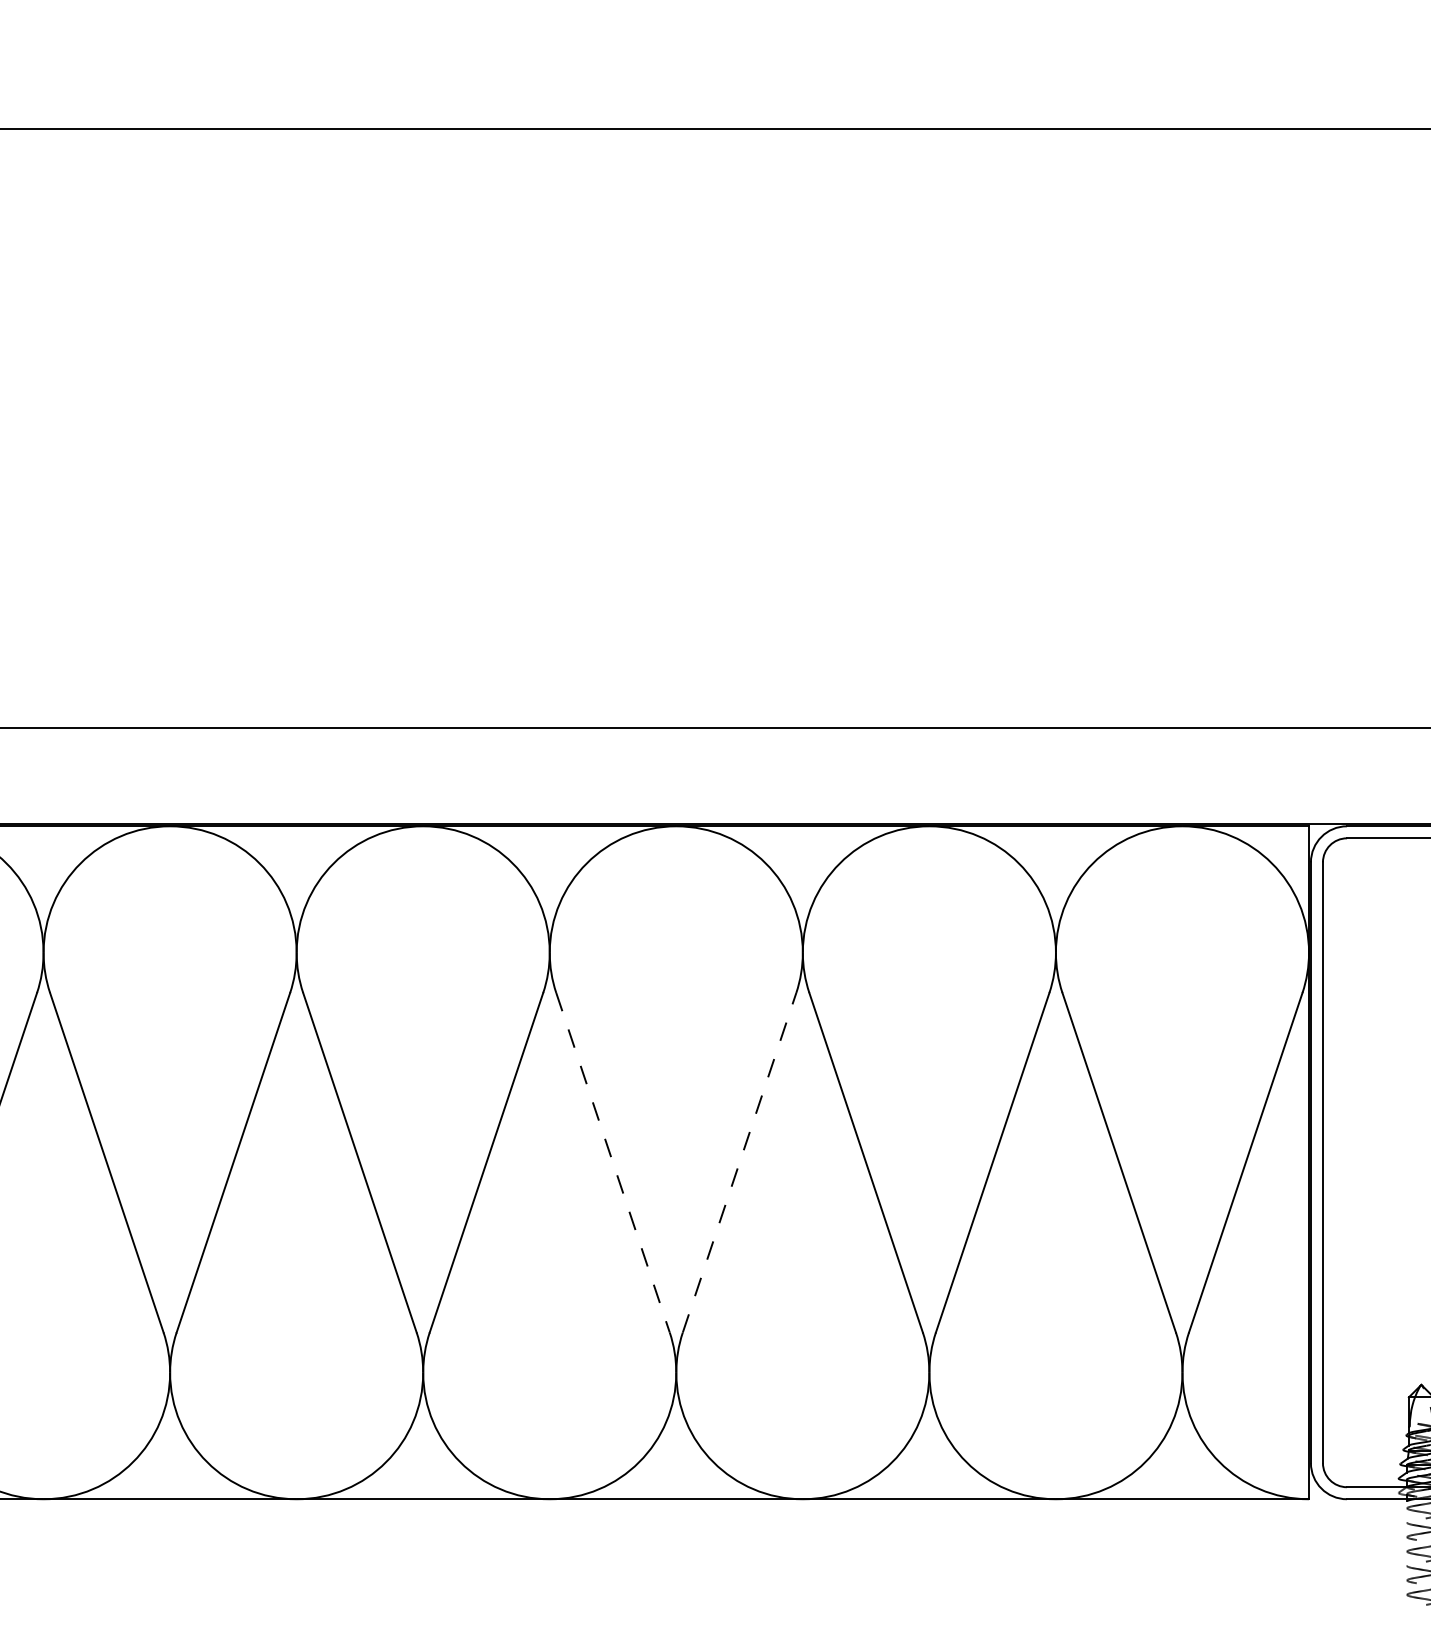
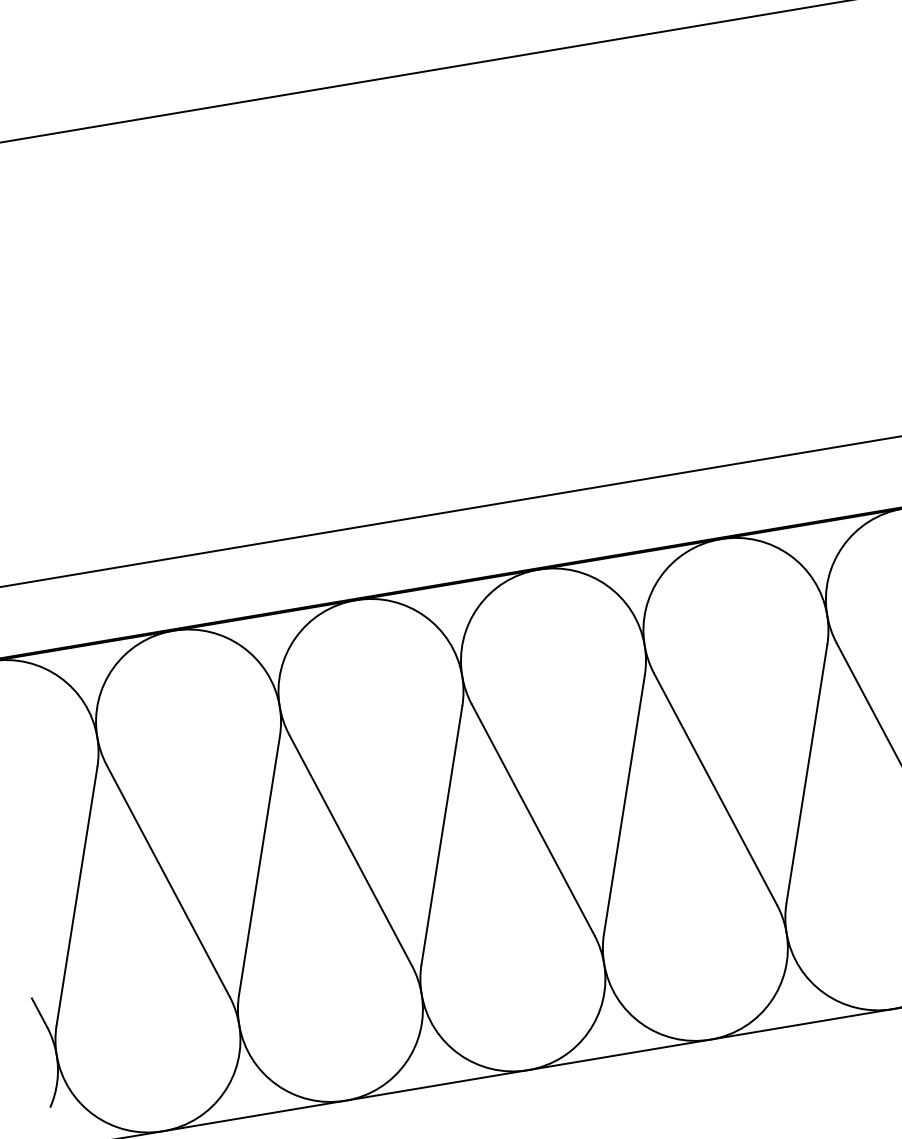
line: (739, 1162) -> (624, 804), dashed -> solid
line: (613, 1163) -> (533, 820), dashed -> solid

